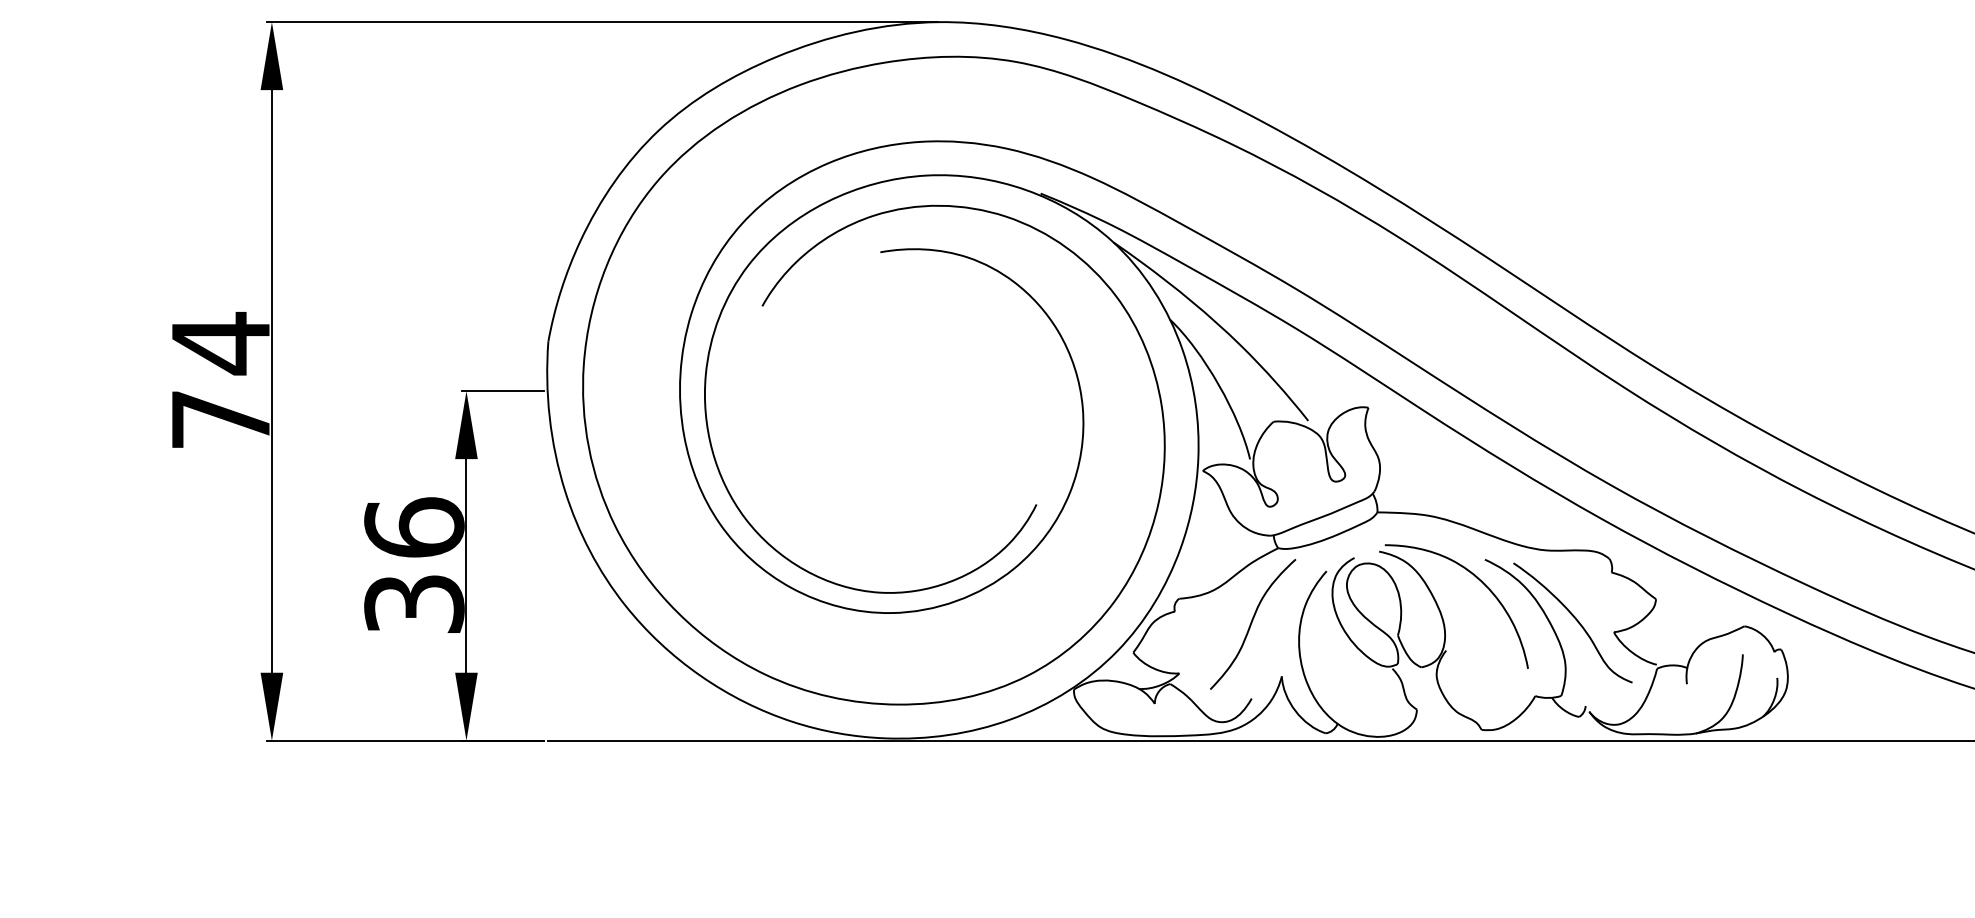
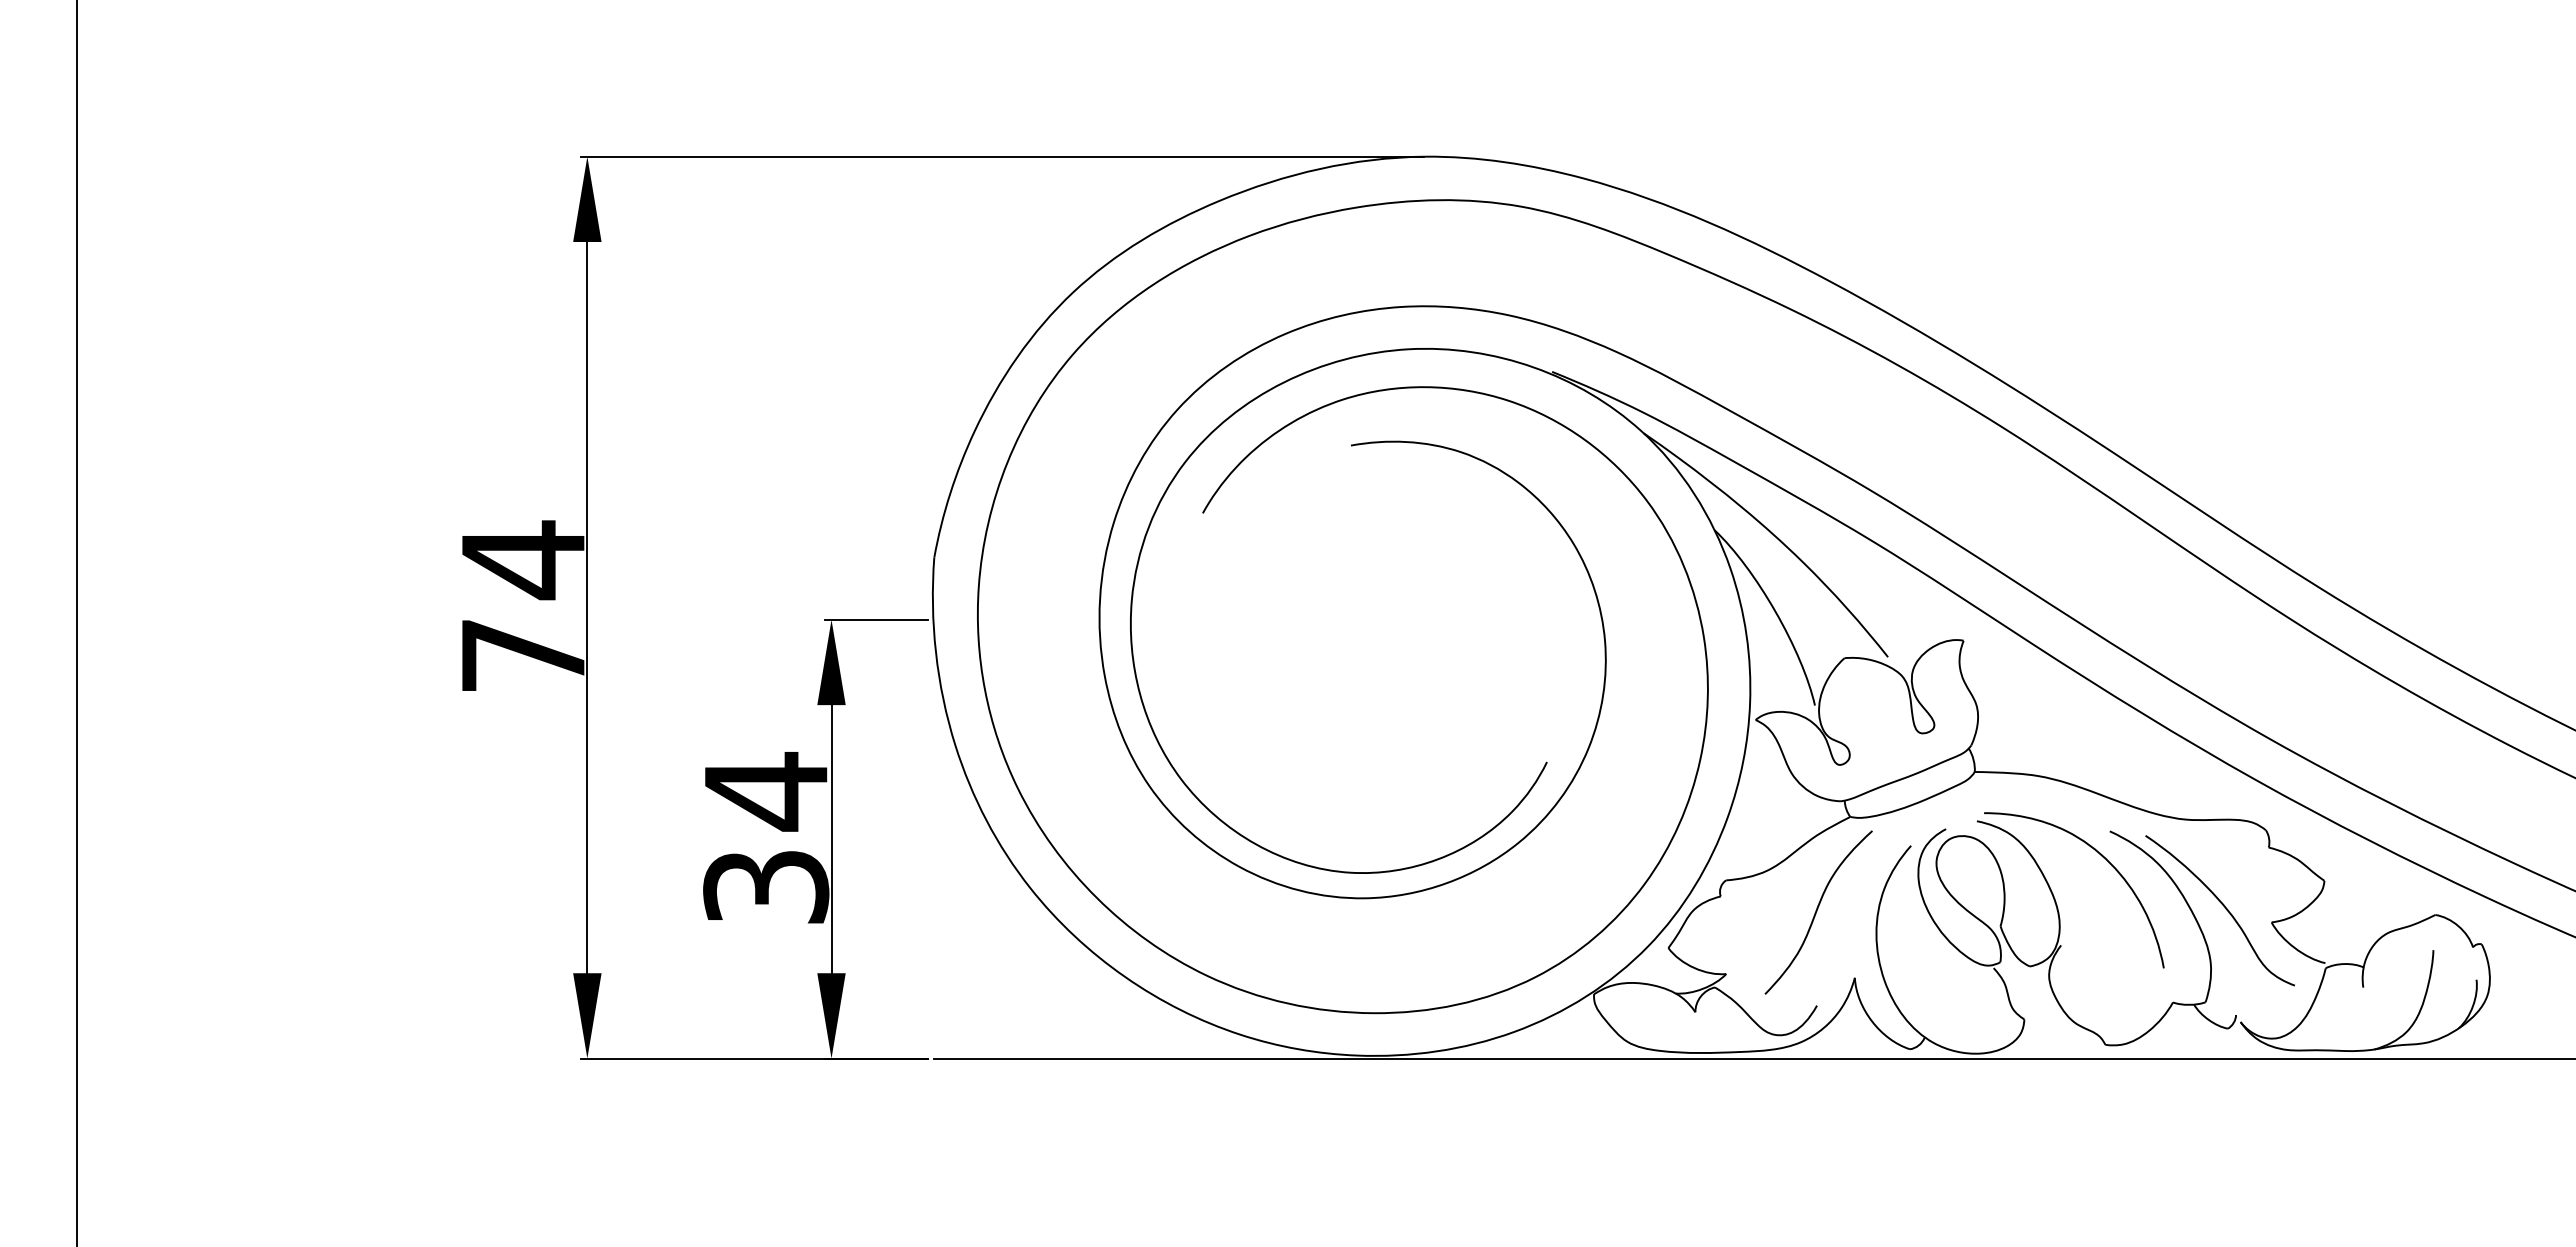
text: (414, 527) -> (766, 791), 36 -> 34

